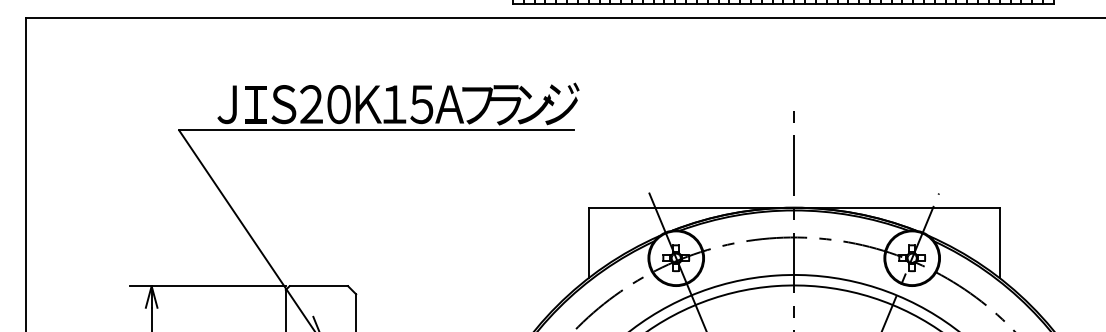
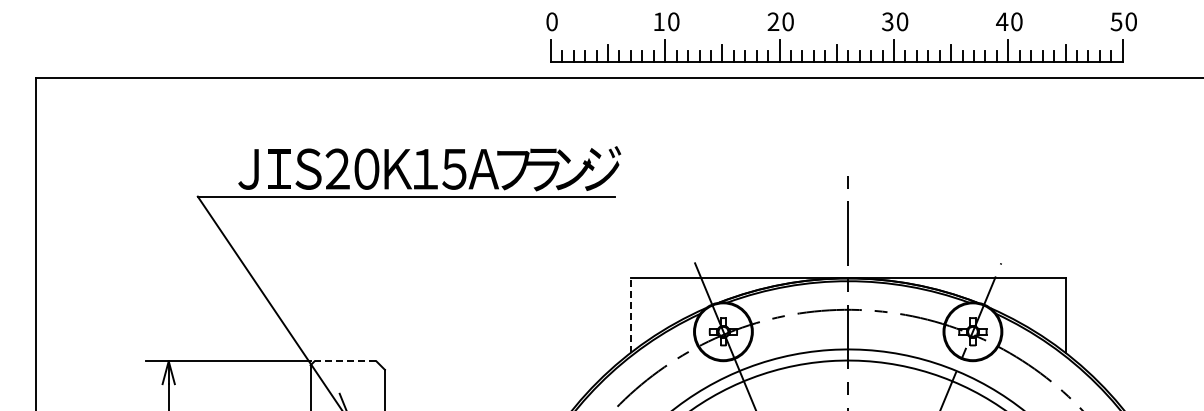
line: (588, 242) -> (630, 315), solid -> dashed
line: (318, 286) -> (345, 361), solid -> dashed

